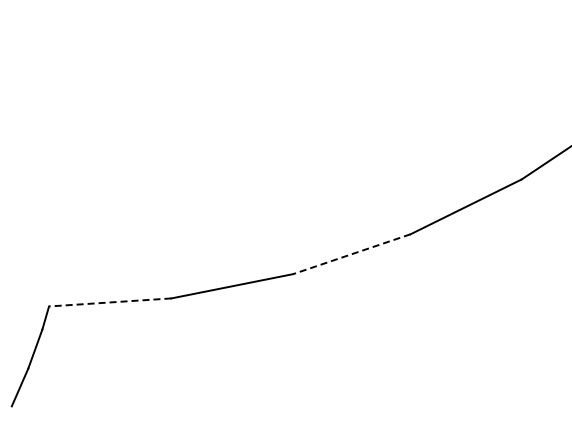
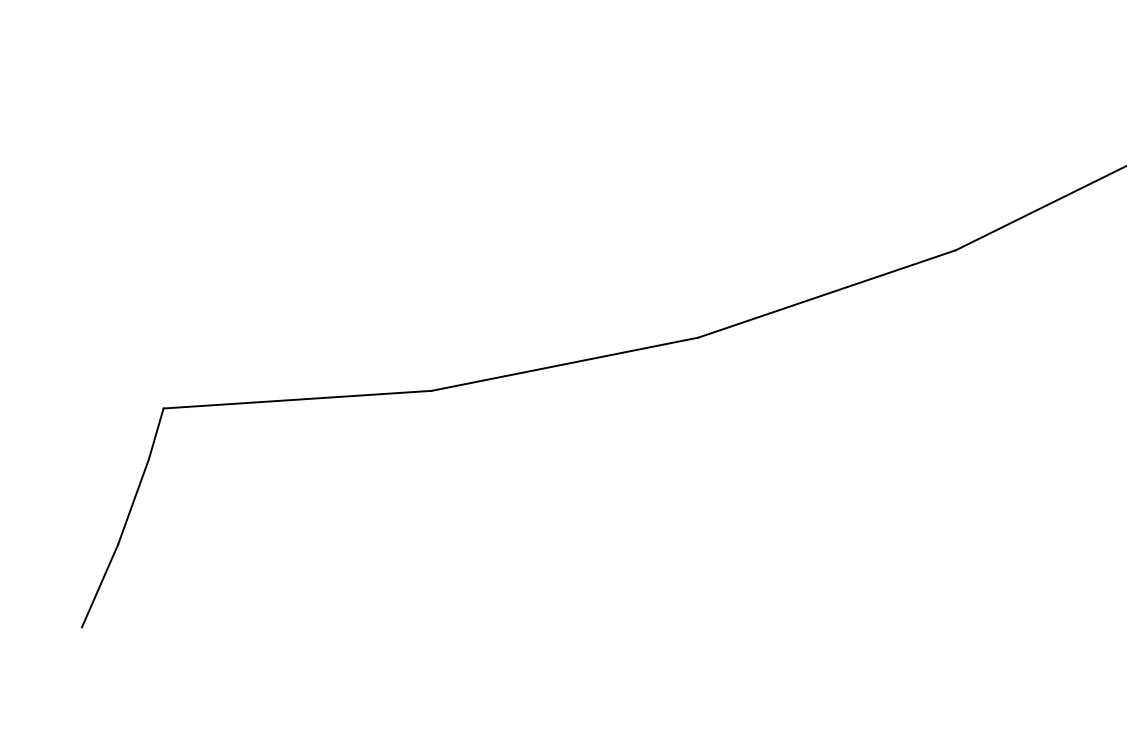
line: (351, 254) -> (826, 294), dashed -> solid
line: (109, 302) -> (296, 399), dashed -> solid

